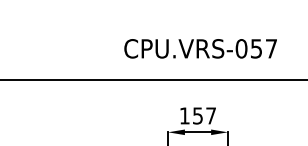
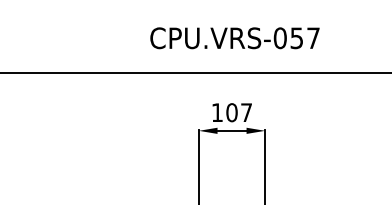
text: (197, 115) -> (231, 112), 157 -> 107

